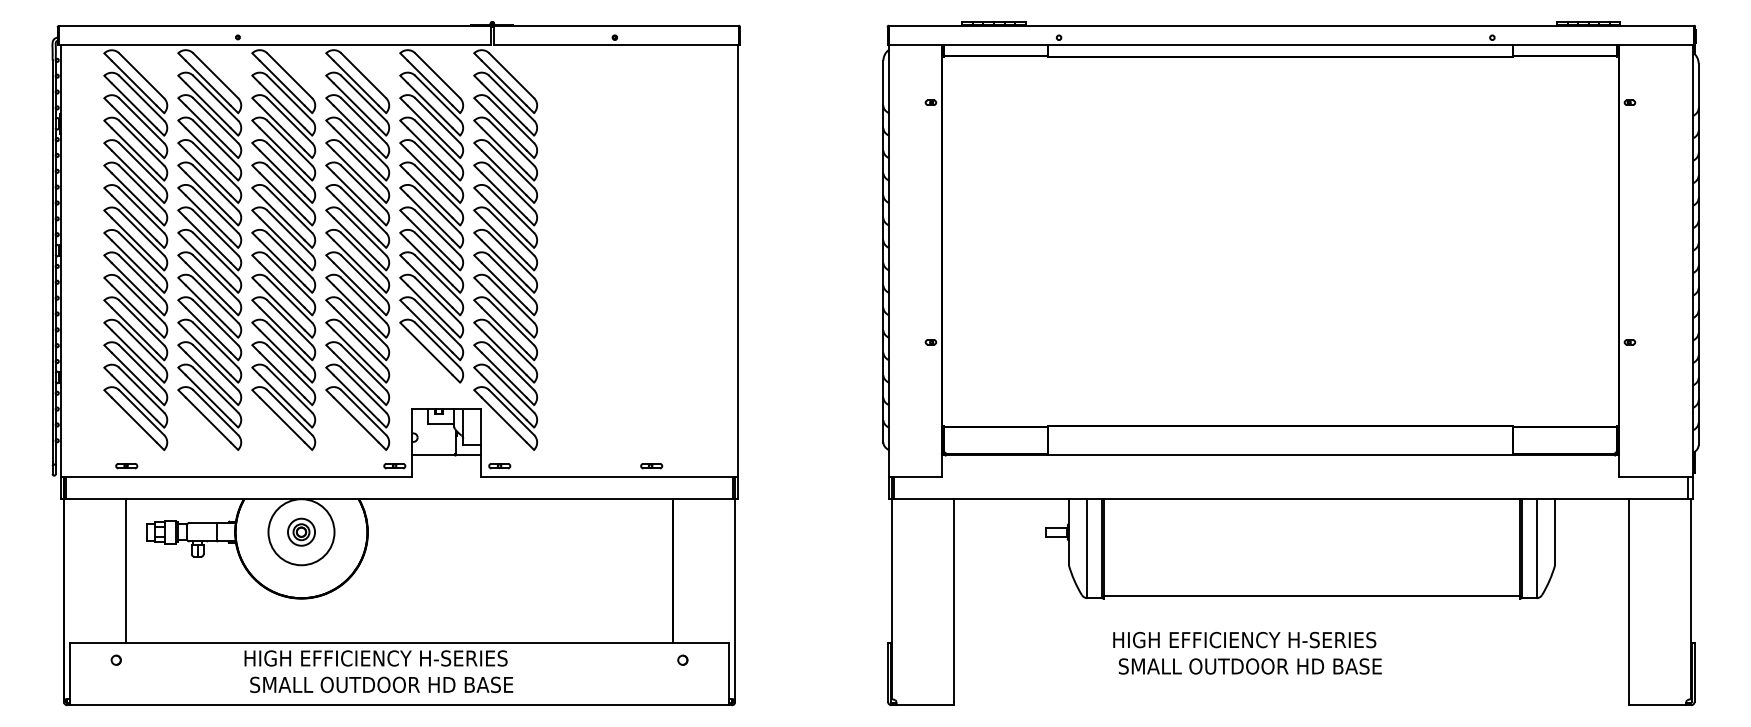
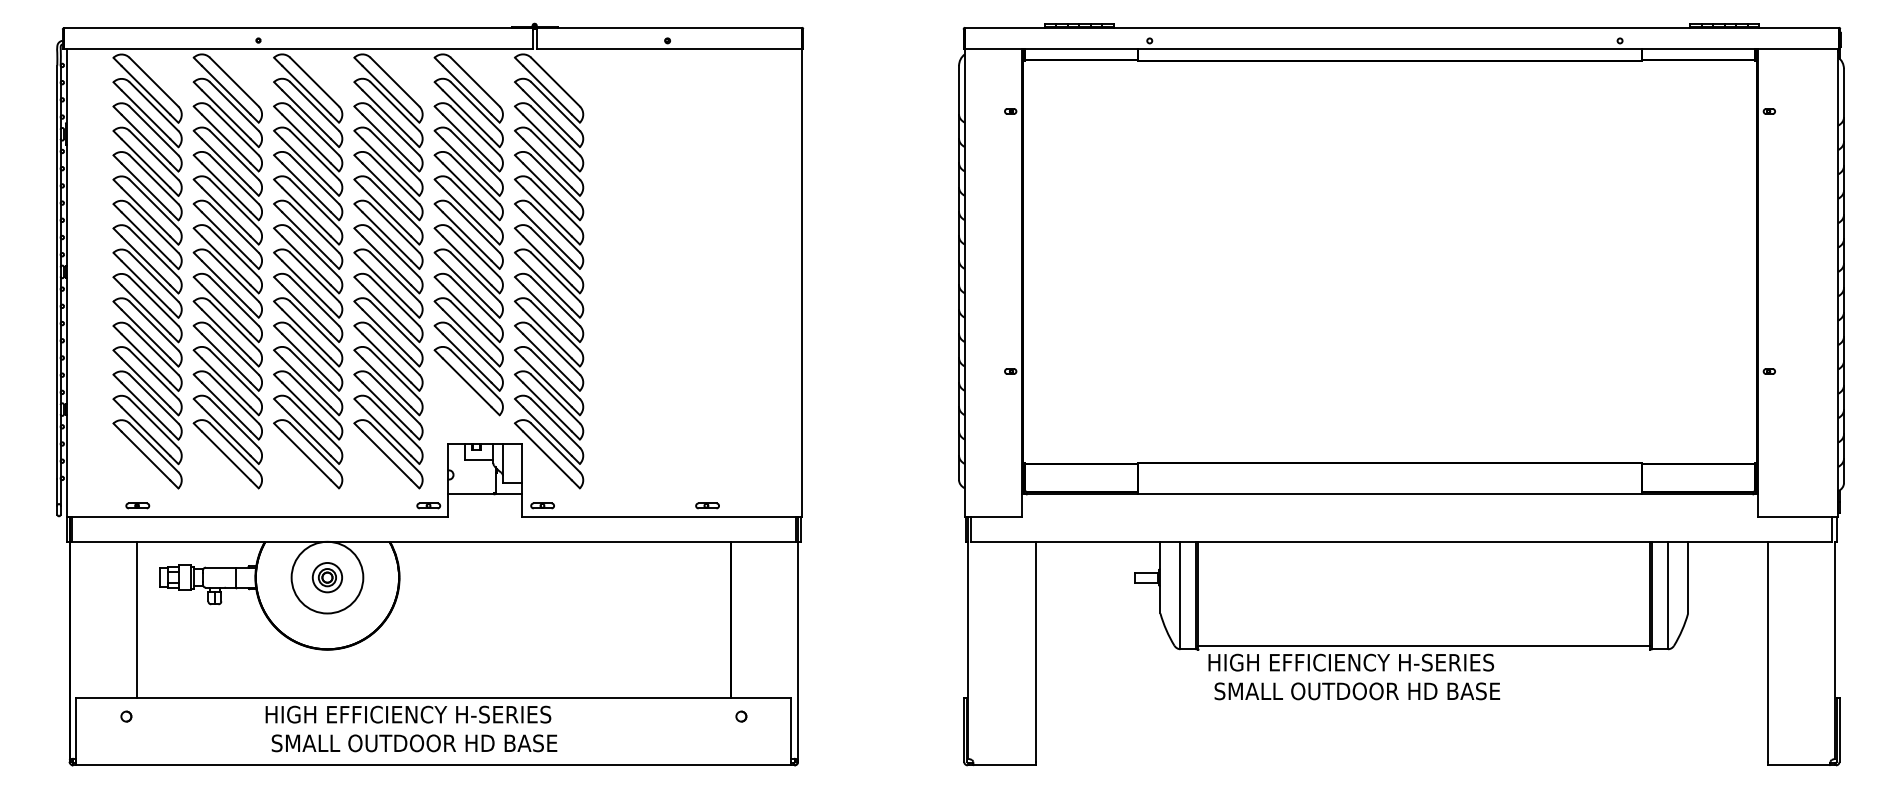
text: (1247, 652) -> (1354, 676), moved

